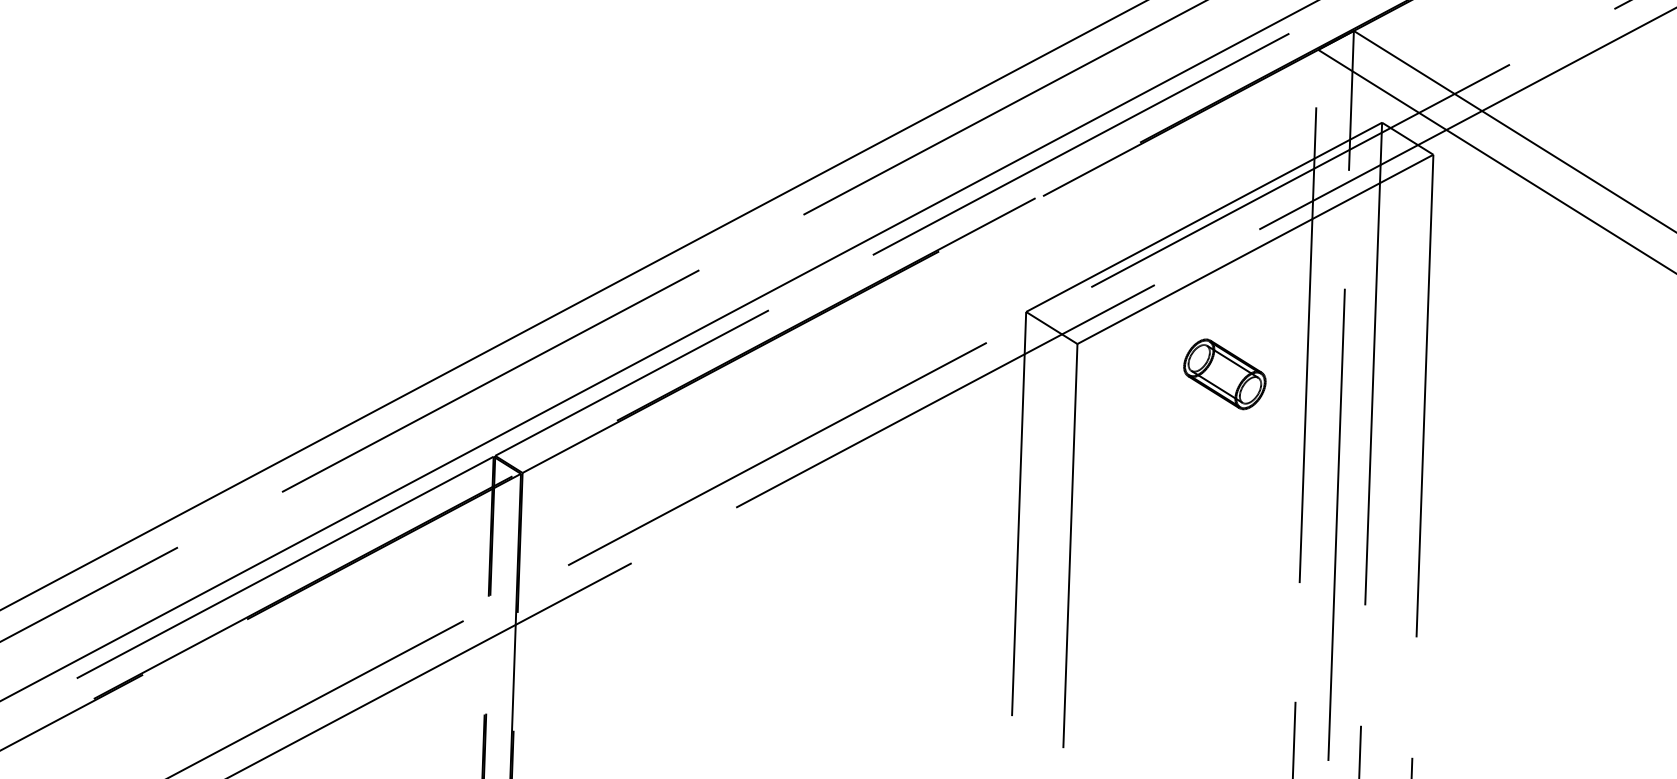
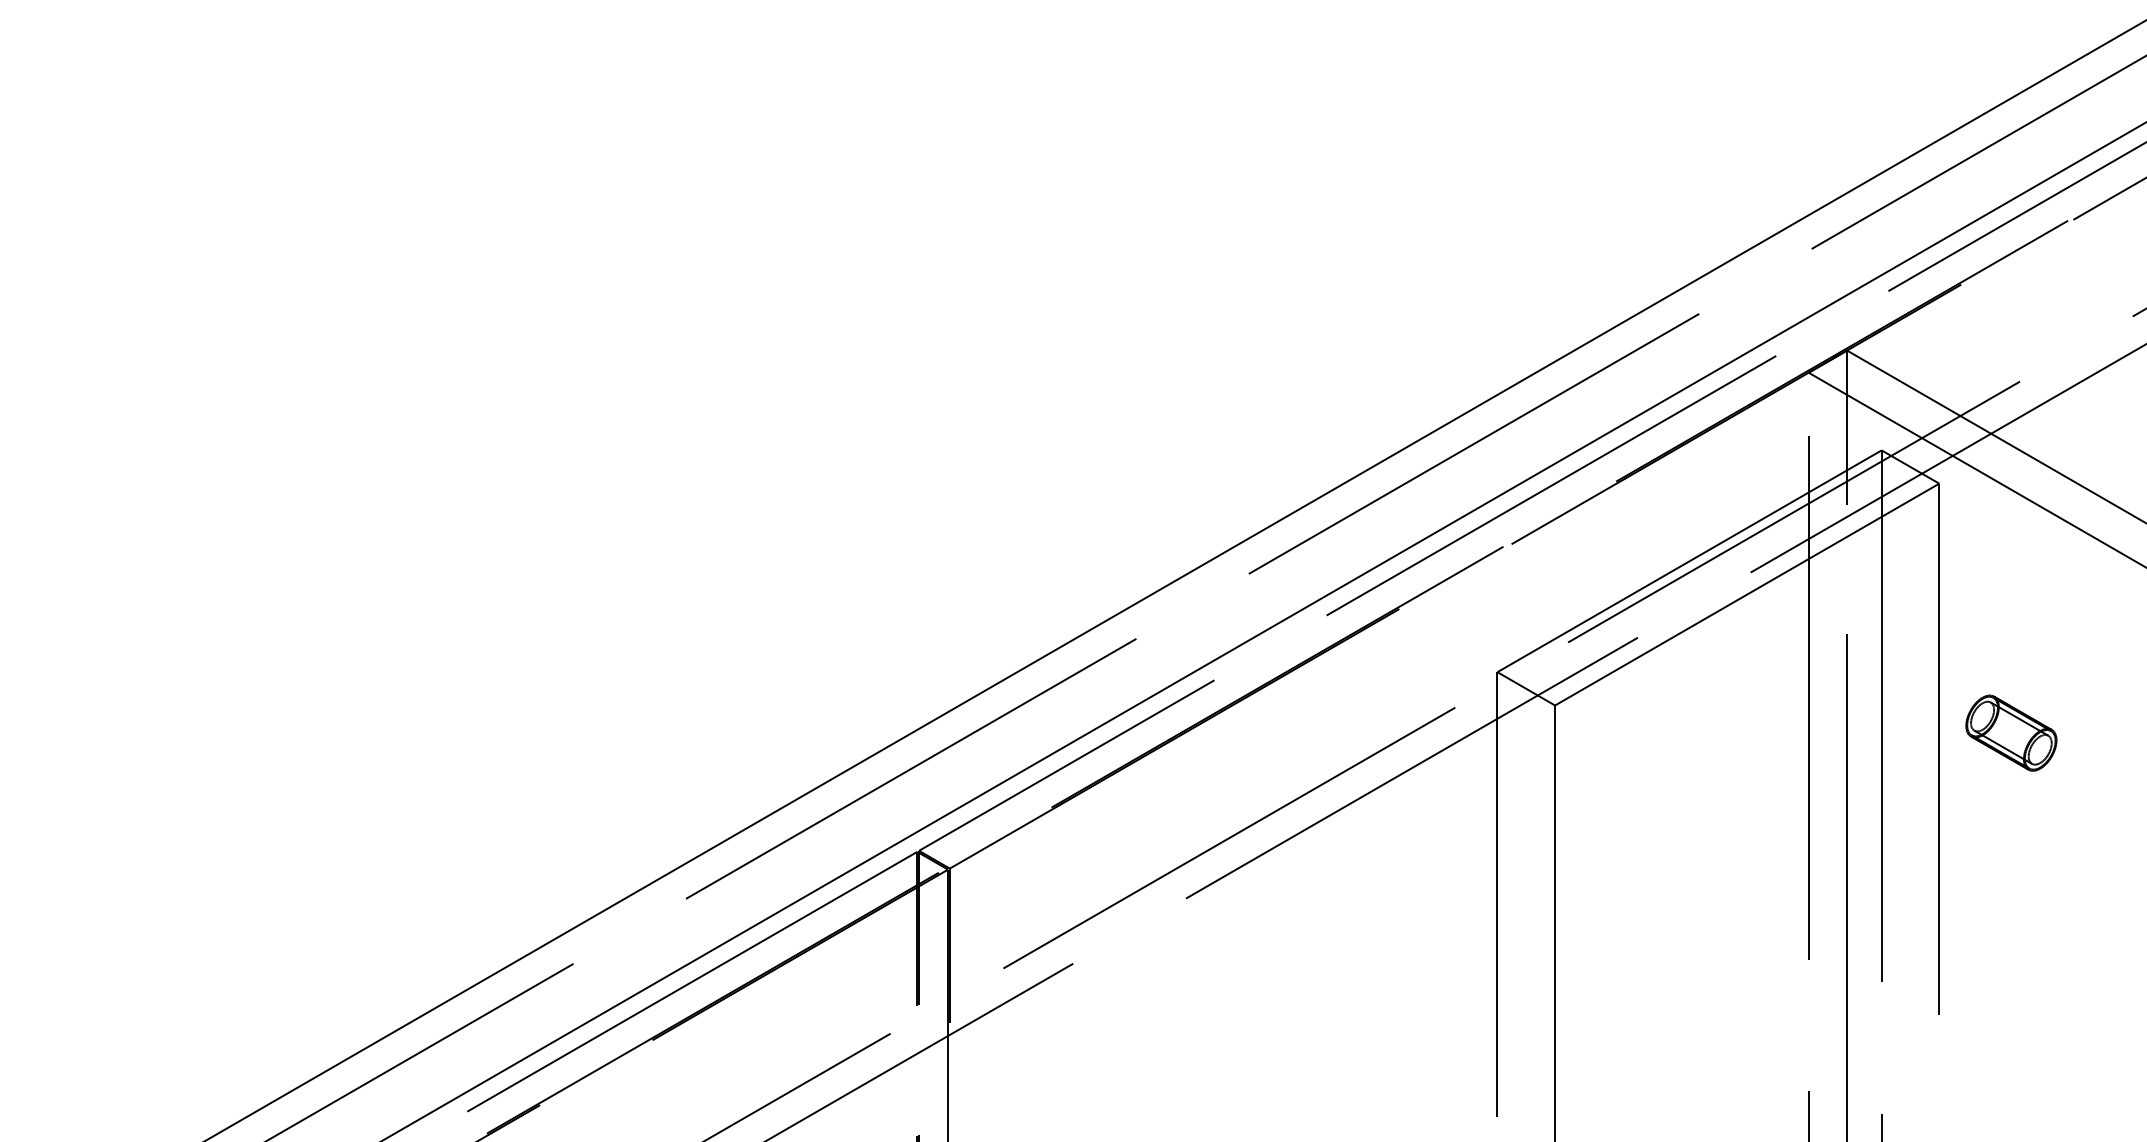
part: (1224, 373) -> (2011, 732), moved

